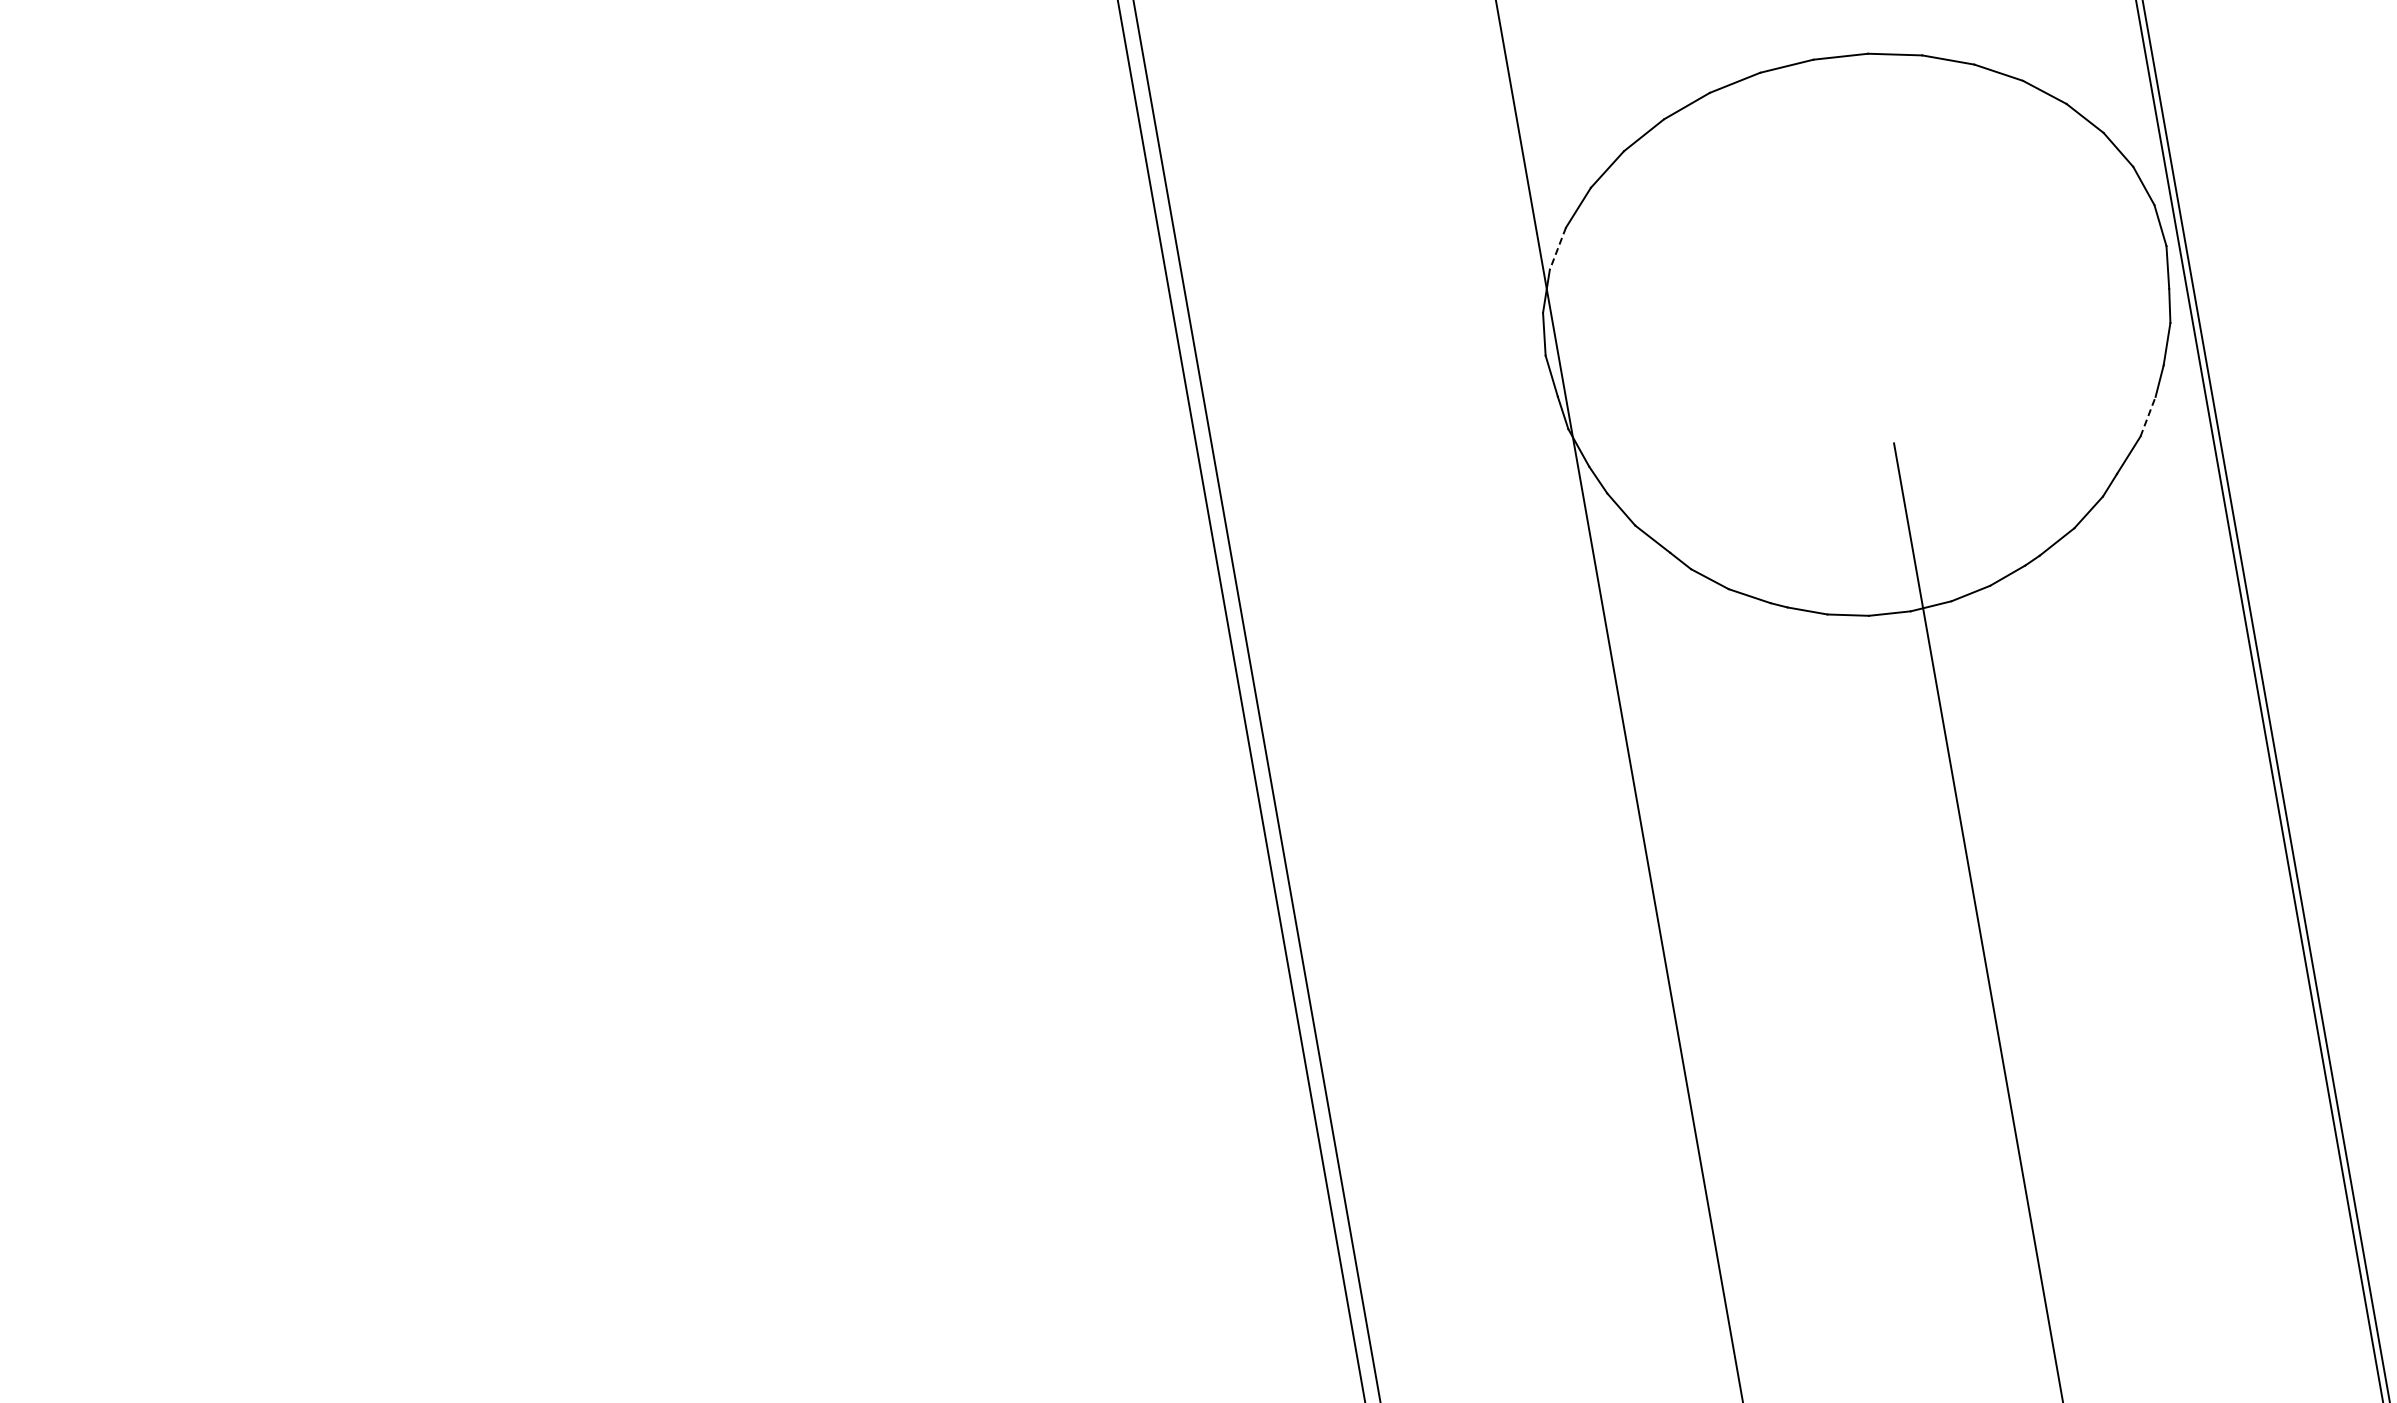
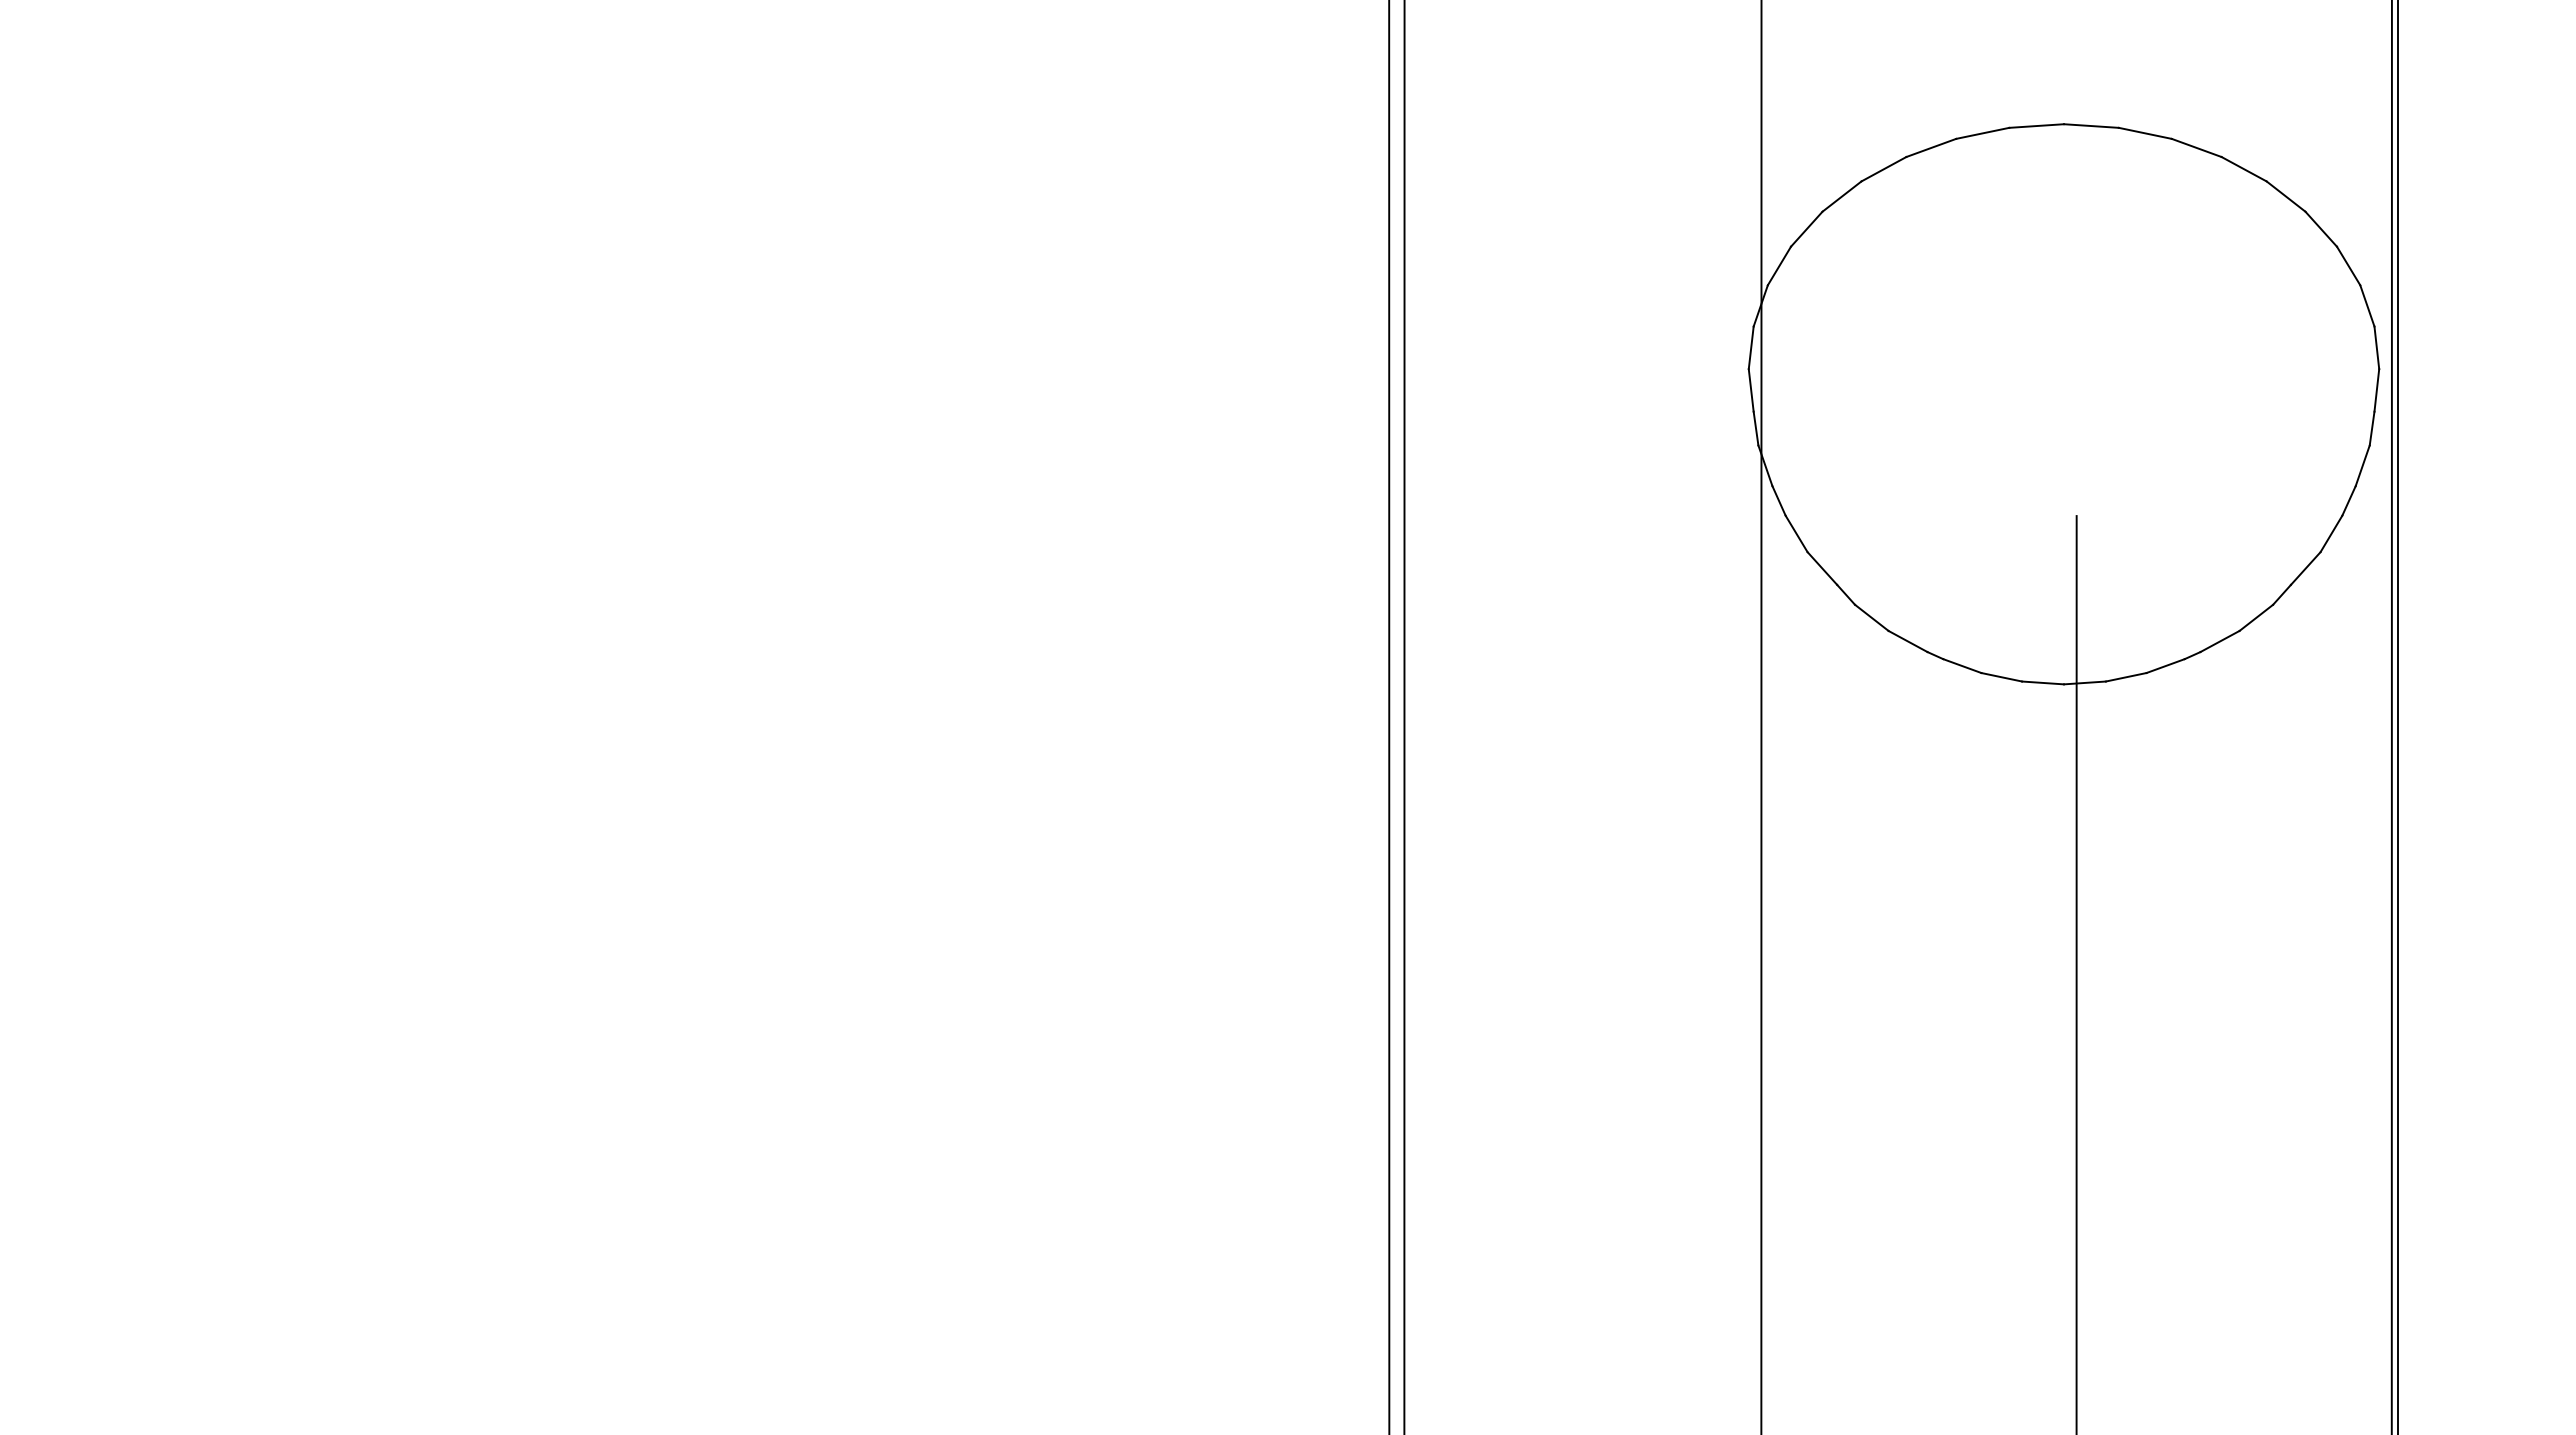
line: (1558, 249) -> (1779, 266), dashed -> solid
line: (2148, 416) -> (2331, 533), dashed -> solid

